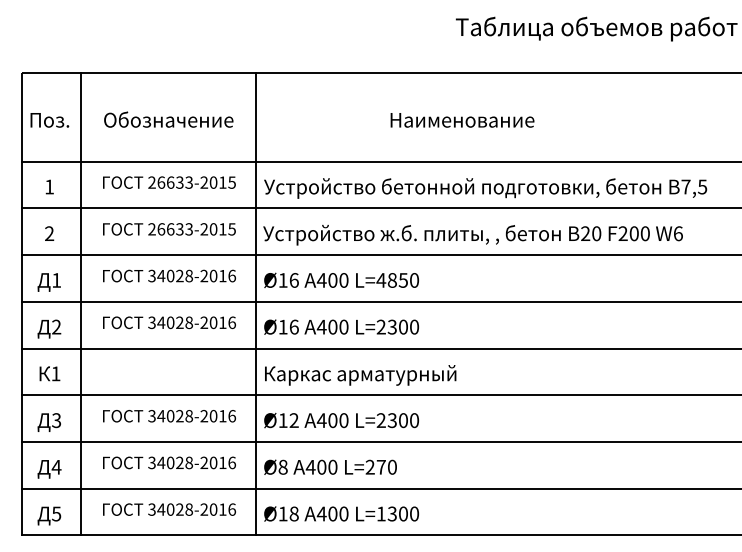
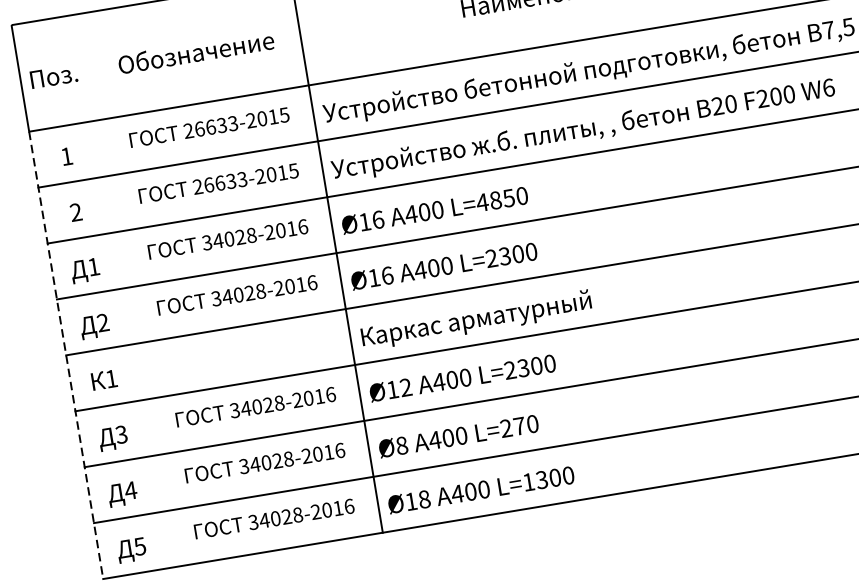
line: (80, 303) -> (126, 289), removed
line: (22, 348) -> (66, 355), solid -> dashed

